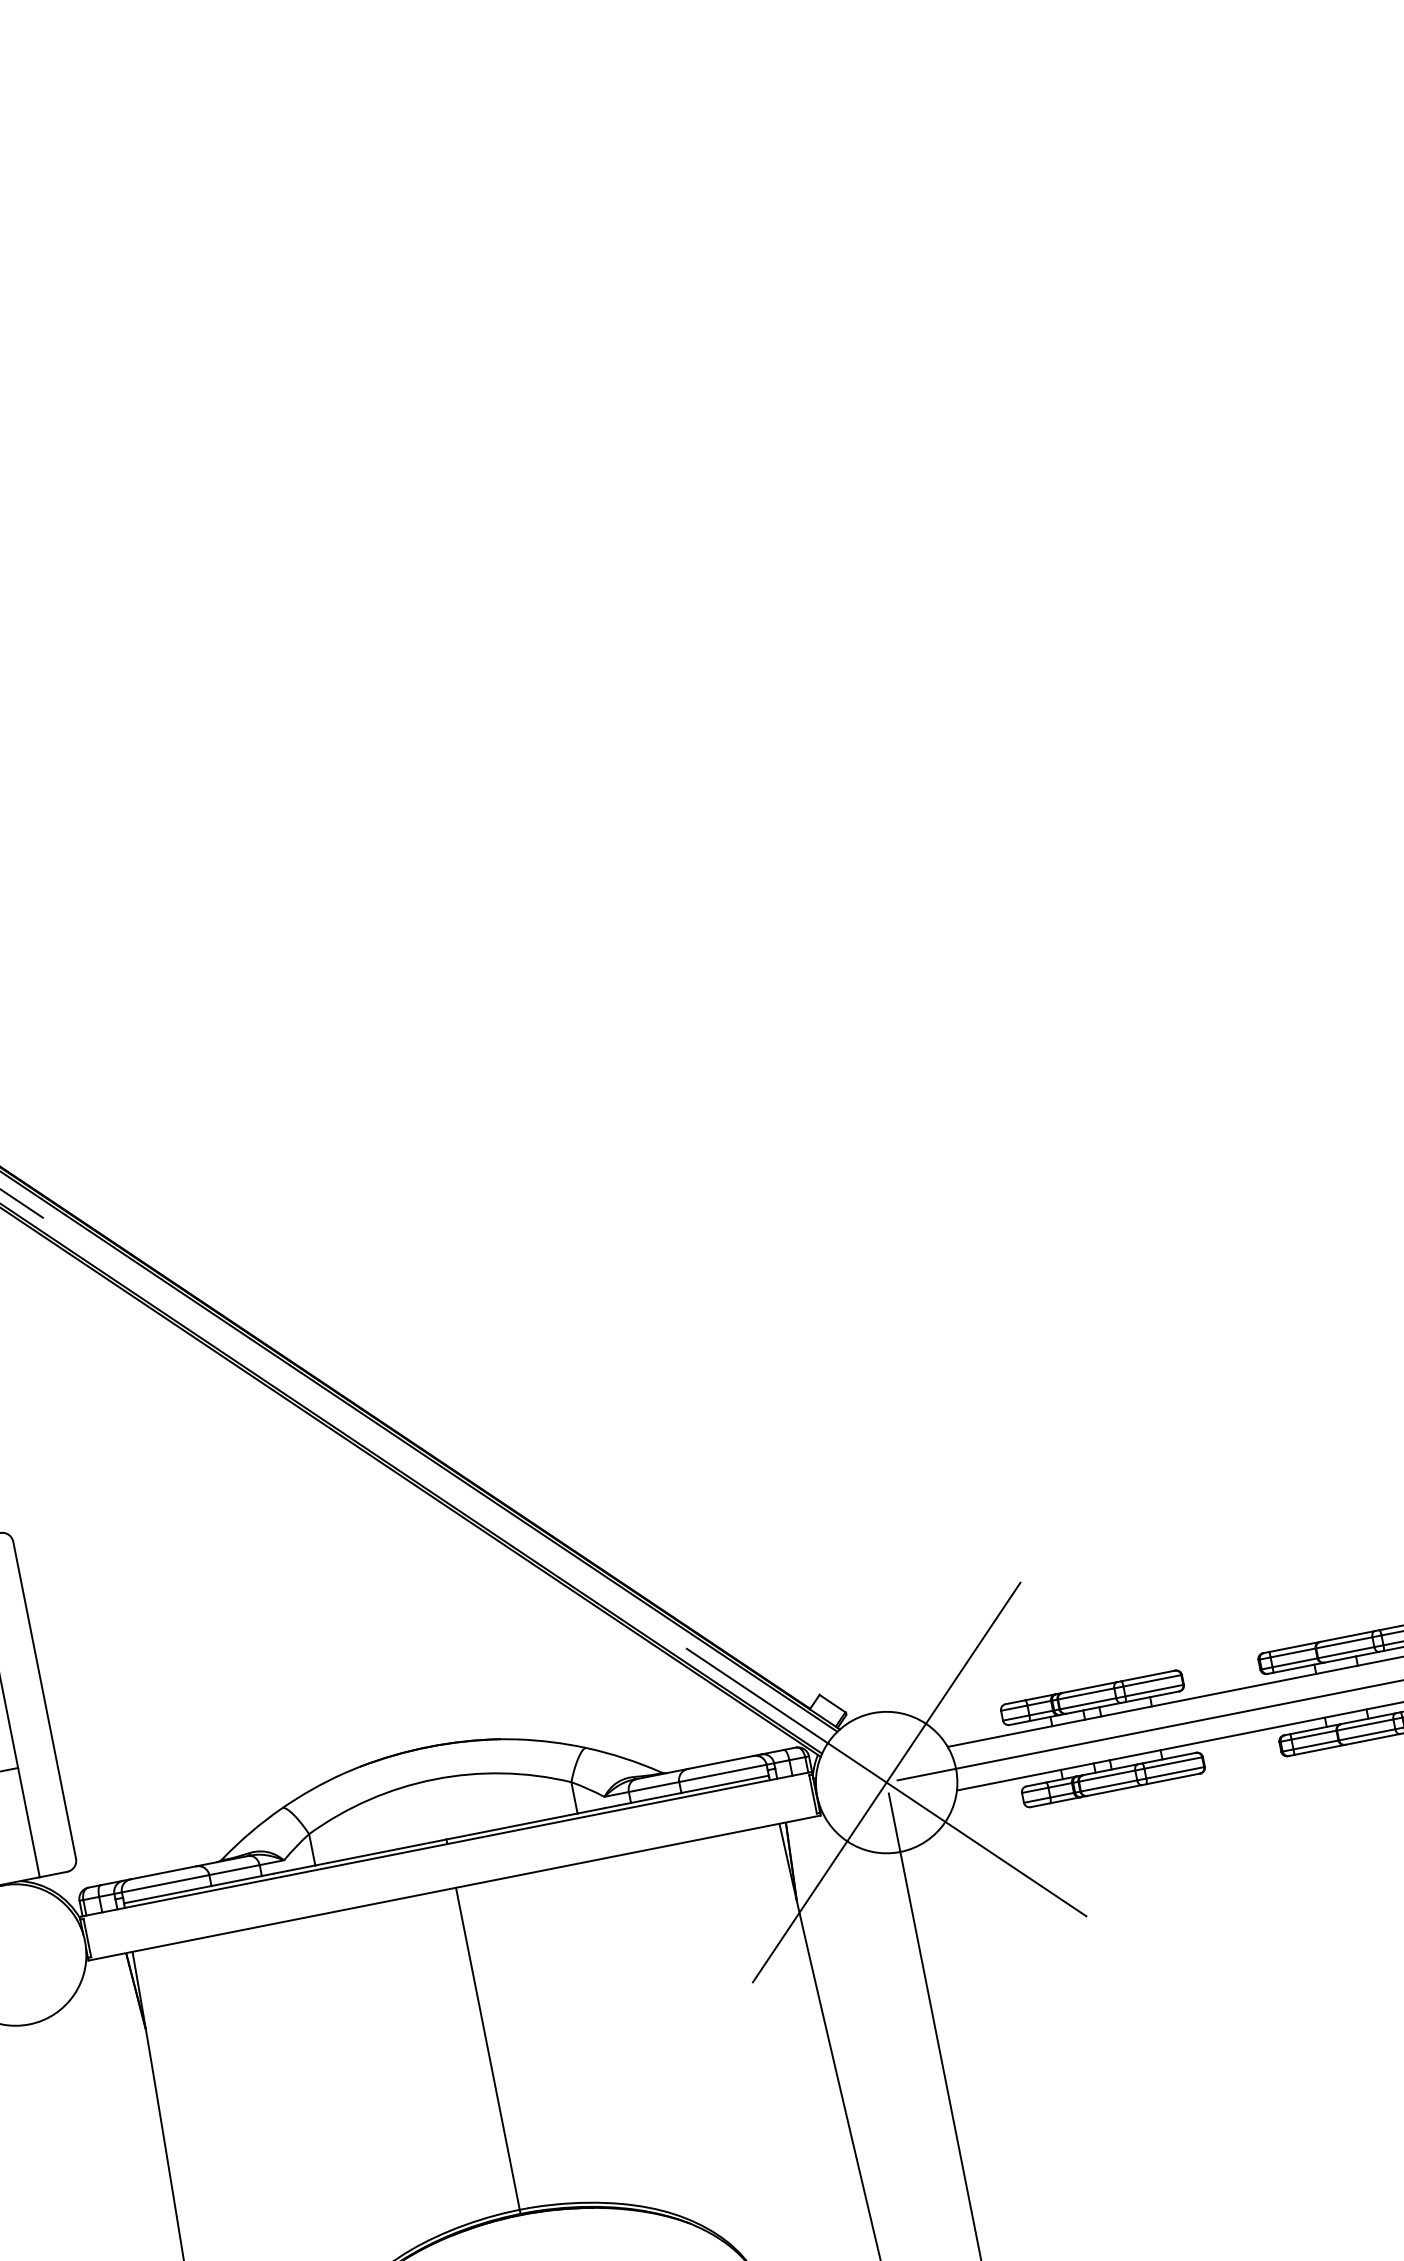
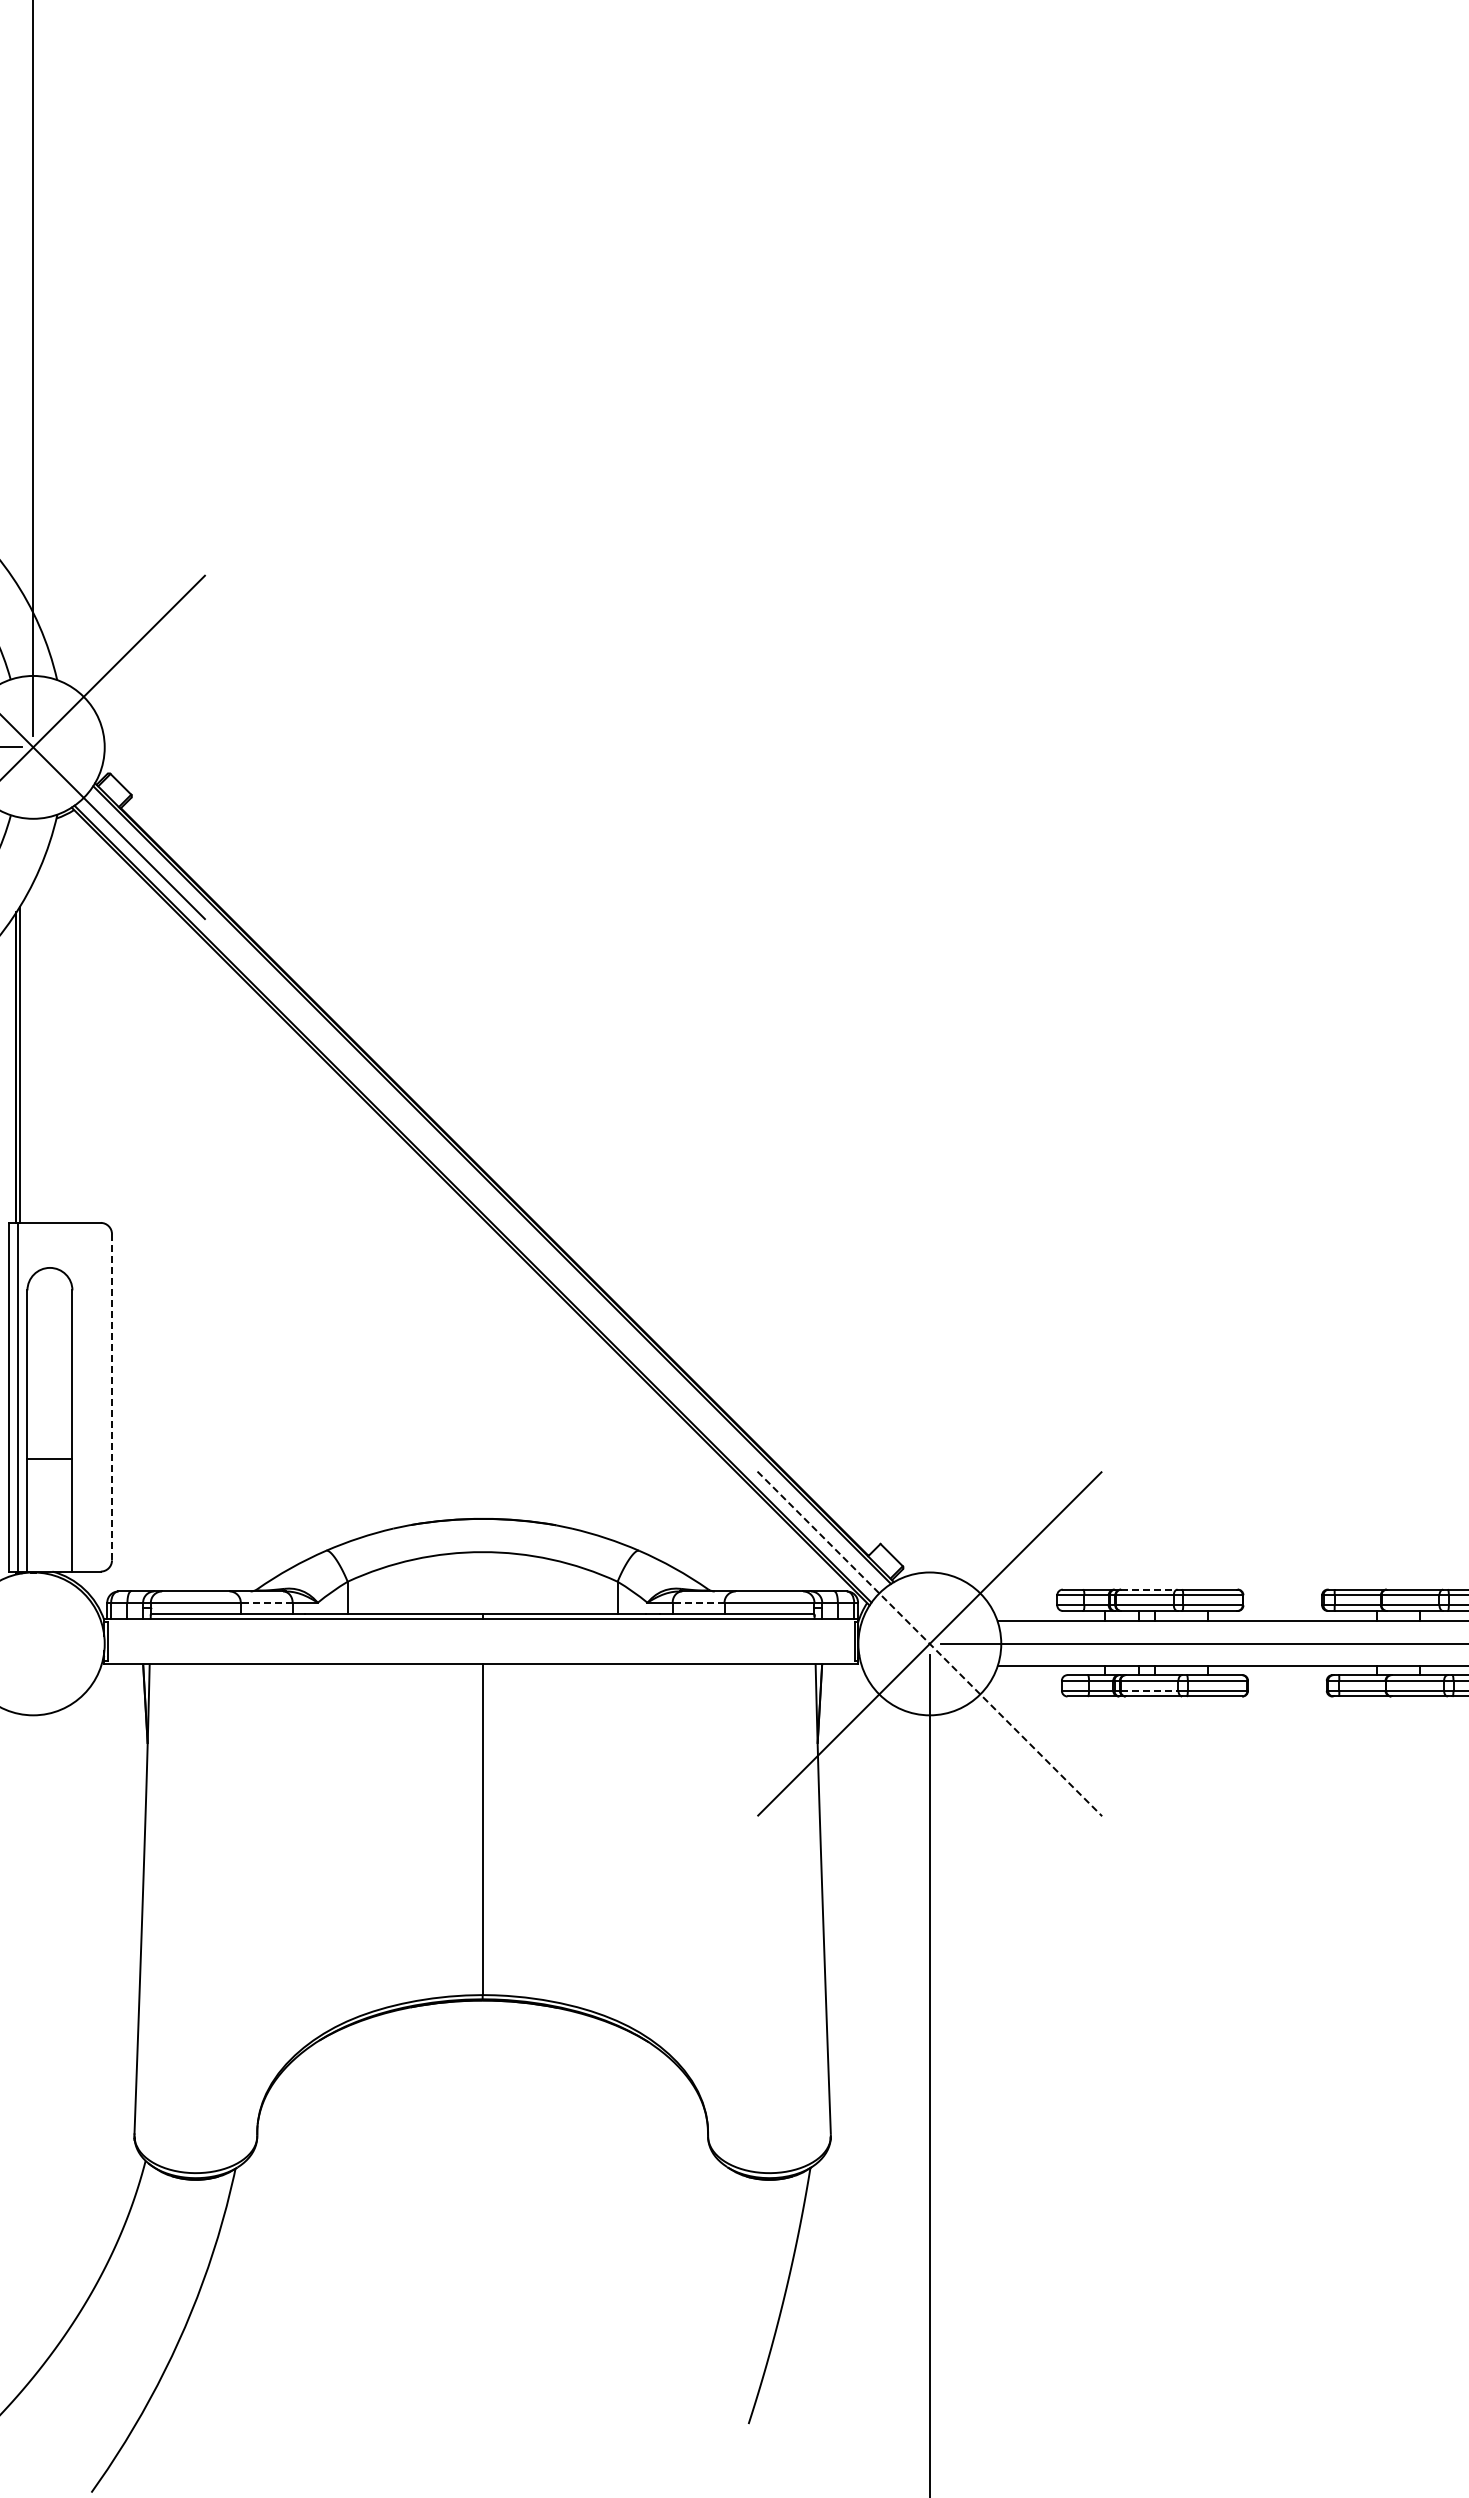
line: (1089, 1687) -> (1149, 1589), solid -> dashed
line: (45, 1700) -> (112, 1397), solid -> dashed
line: (886, 1782) -> (929, 1643), solid -> dashed
line: (1109, 1785) -> (1149, 1690), solid -> dashed
line: (653, 1786) -> (698, 1602), solid -> dashed
line: (234, 1869) -> (266, 1602), solid -> dashed

